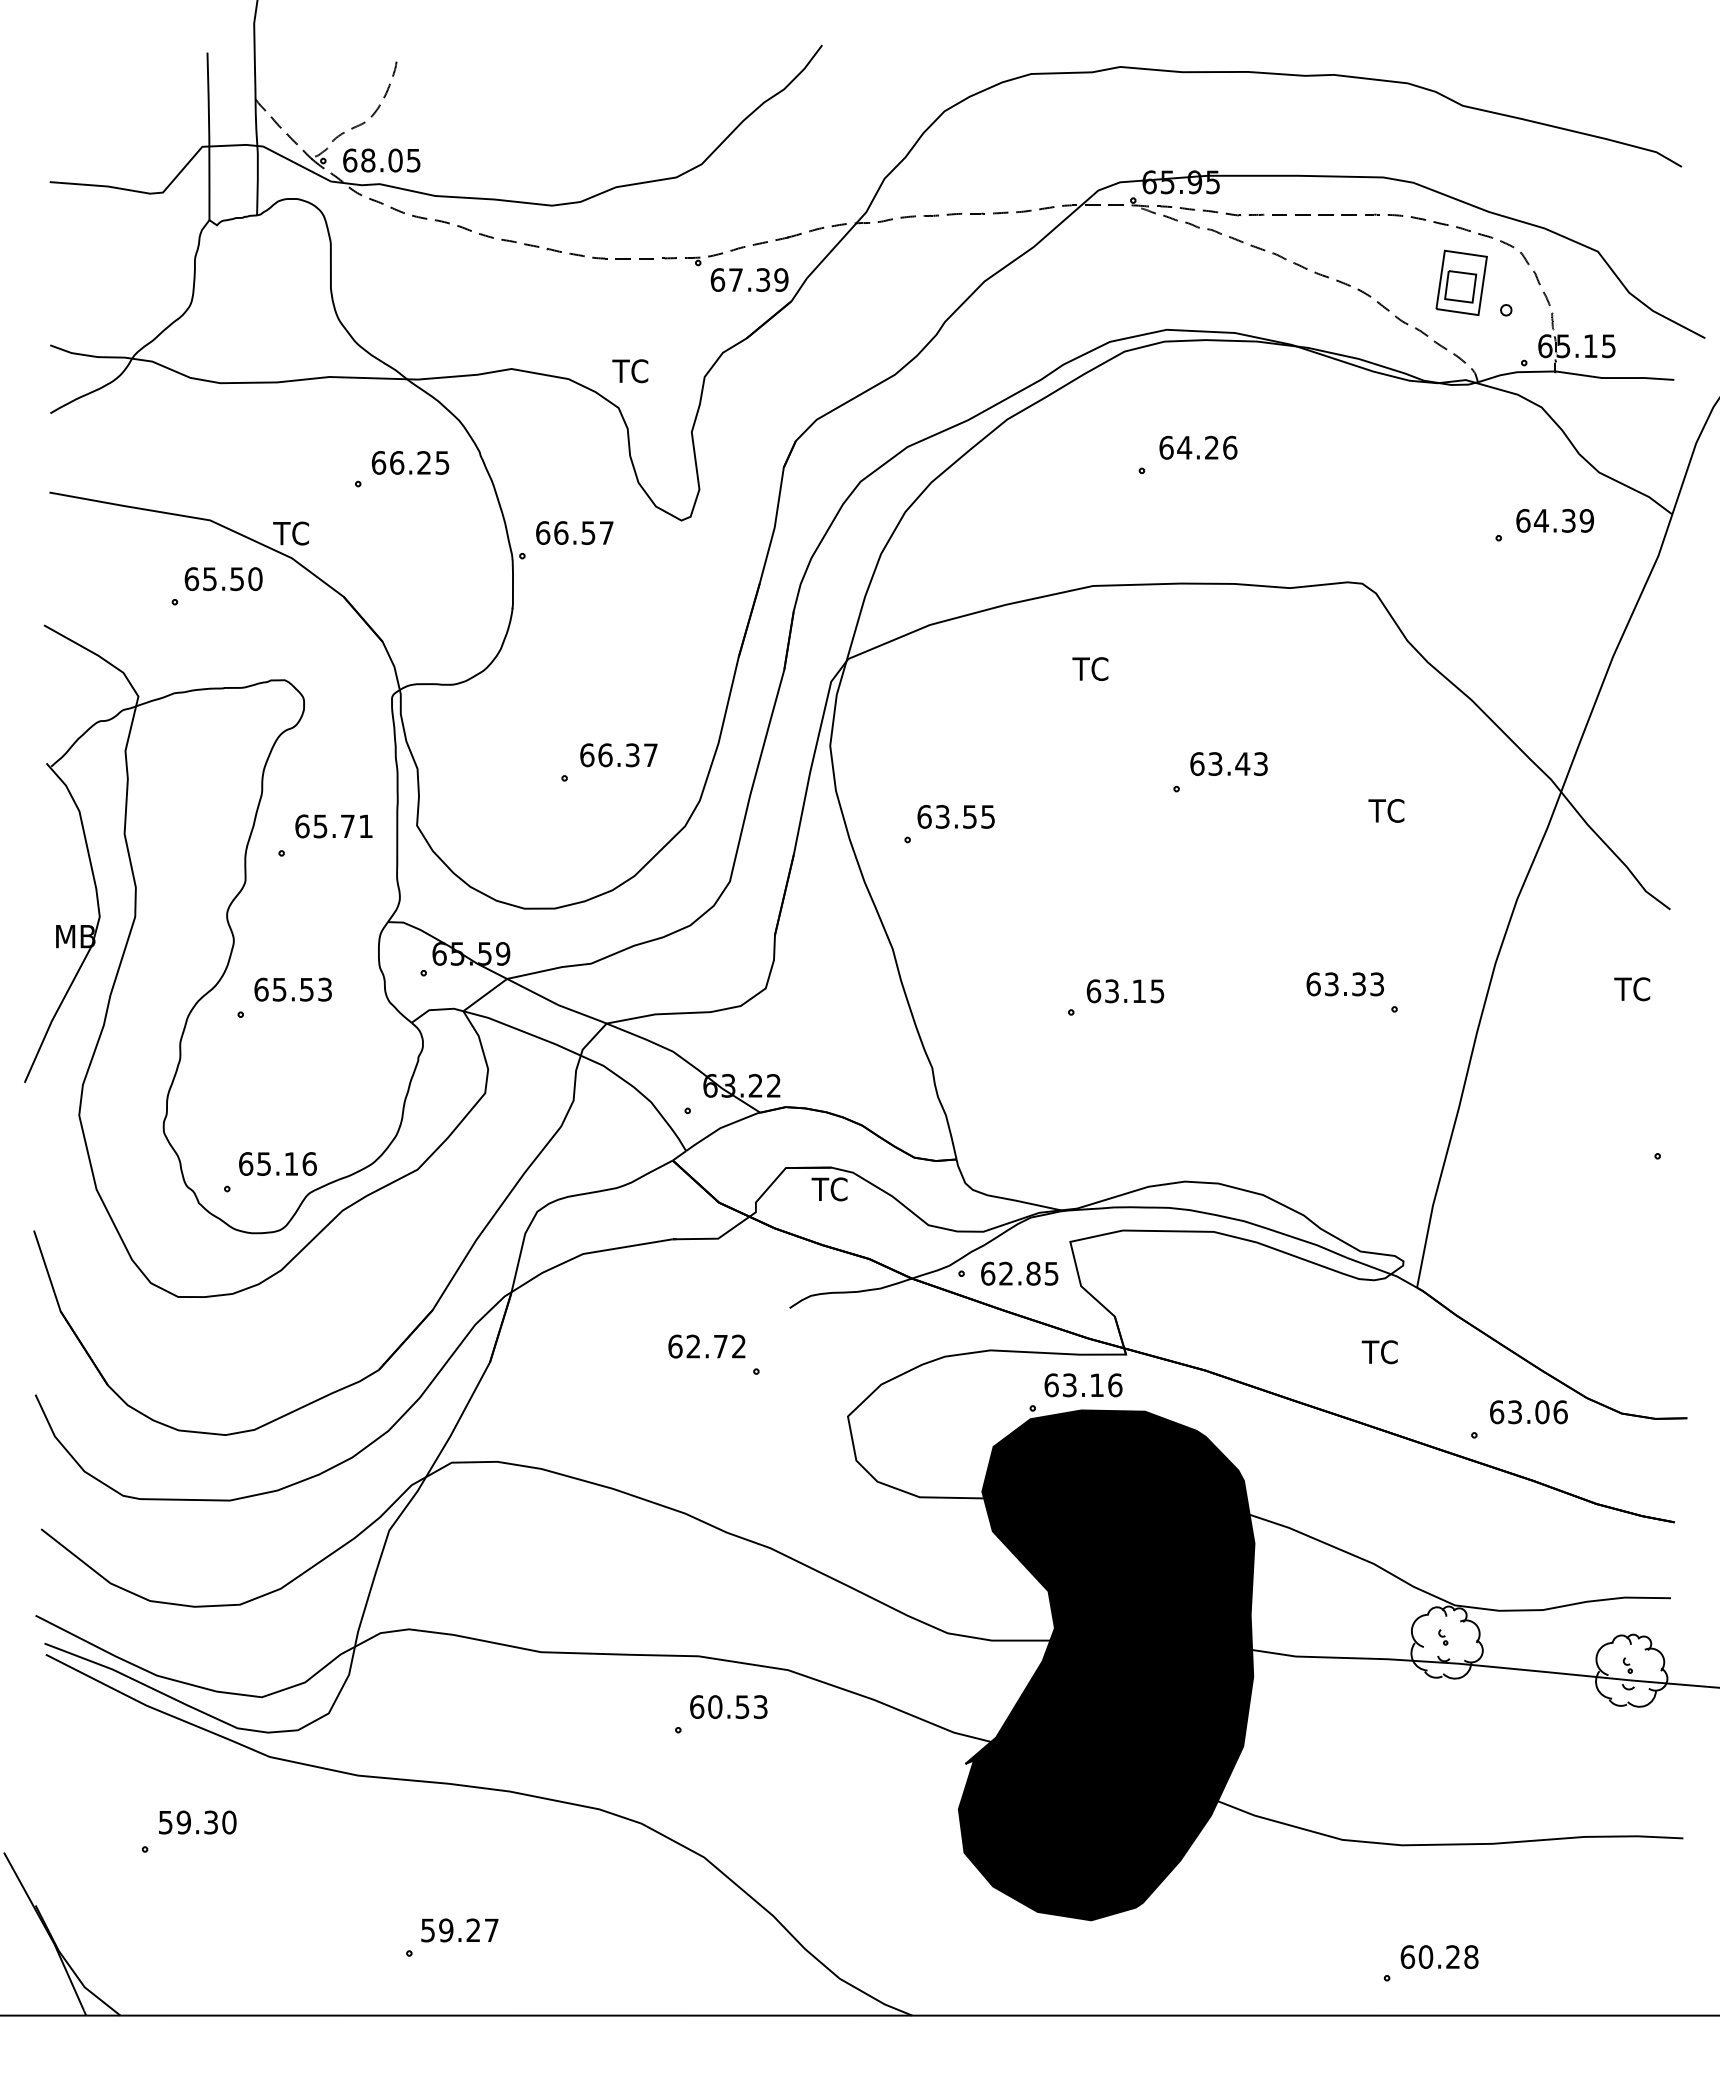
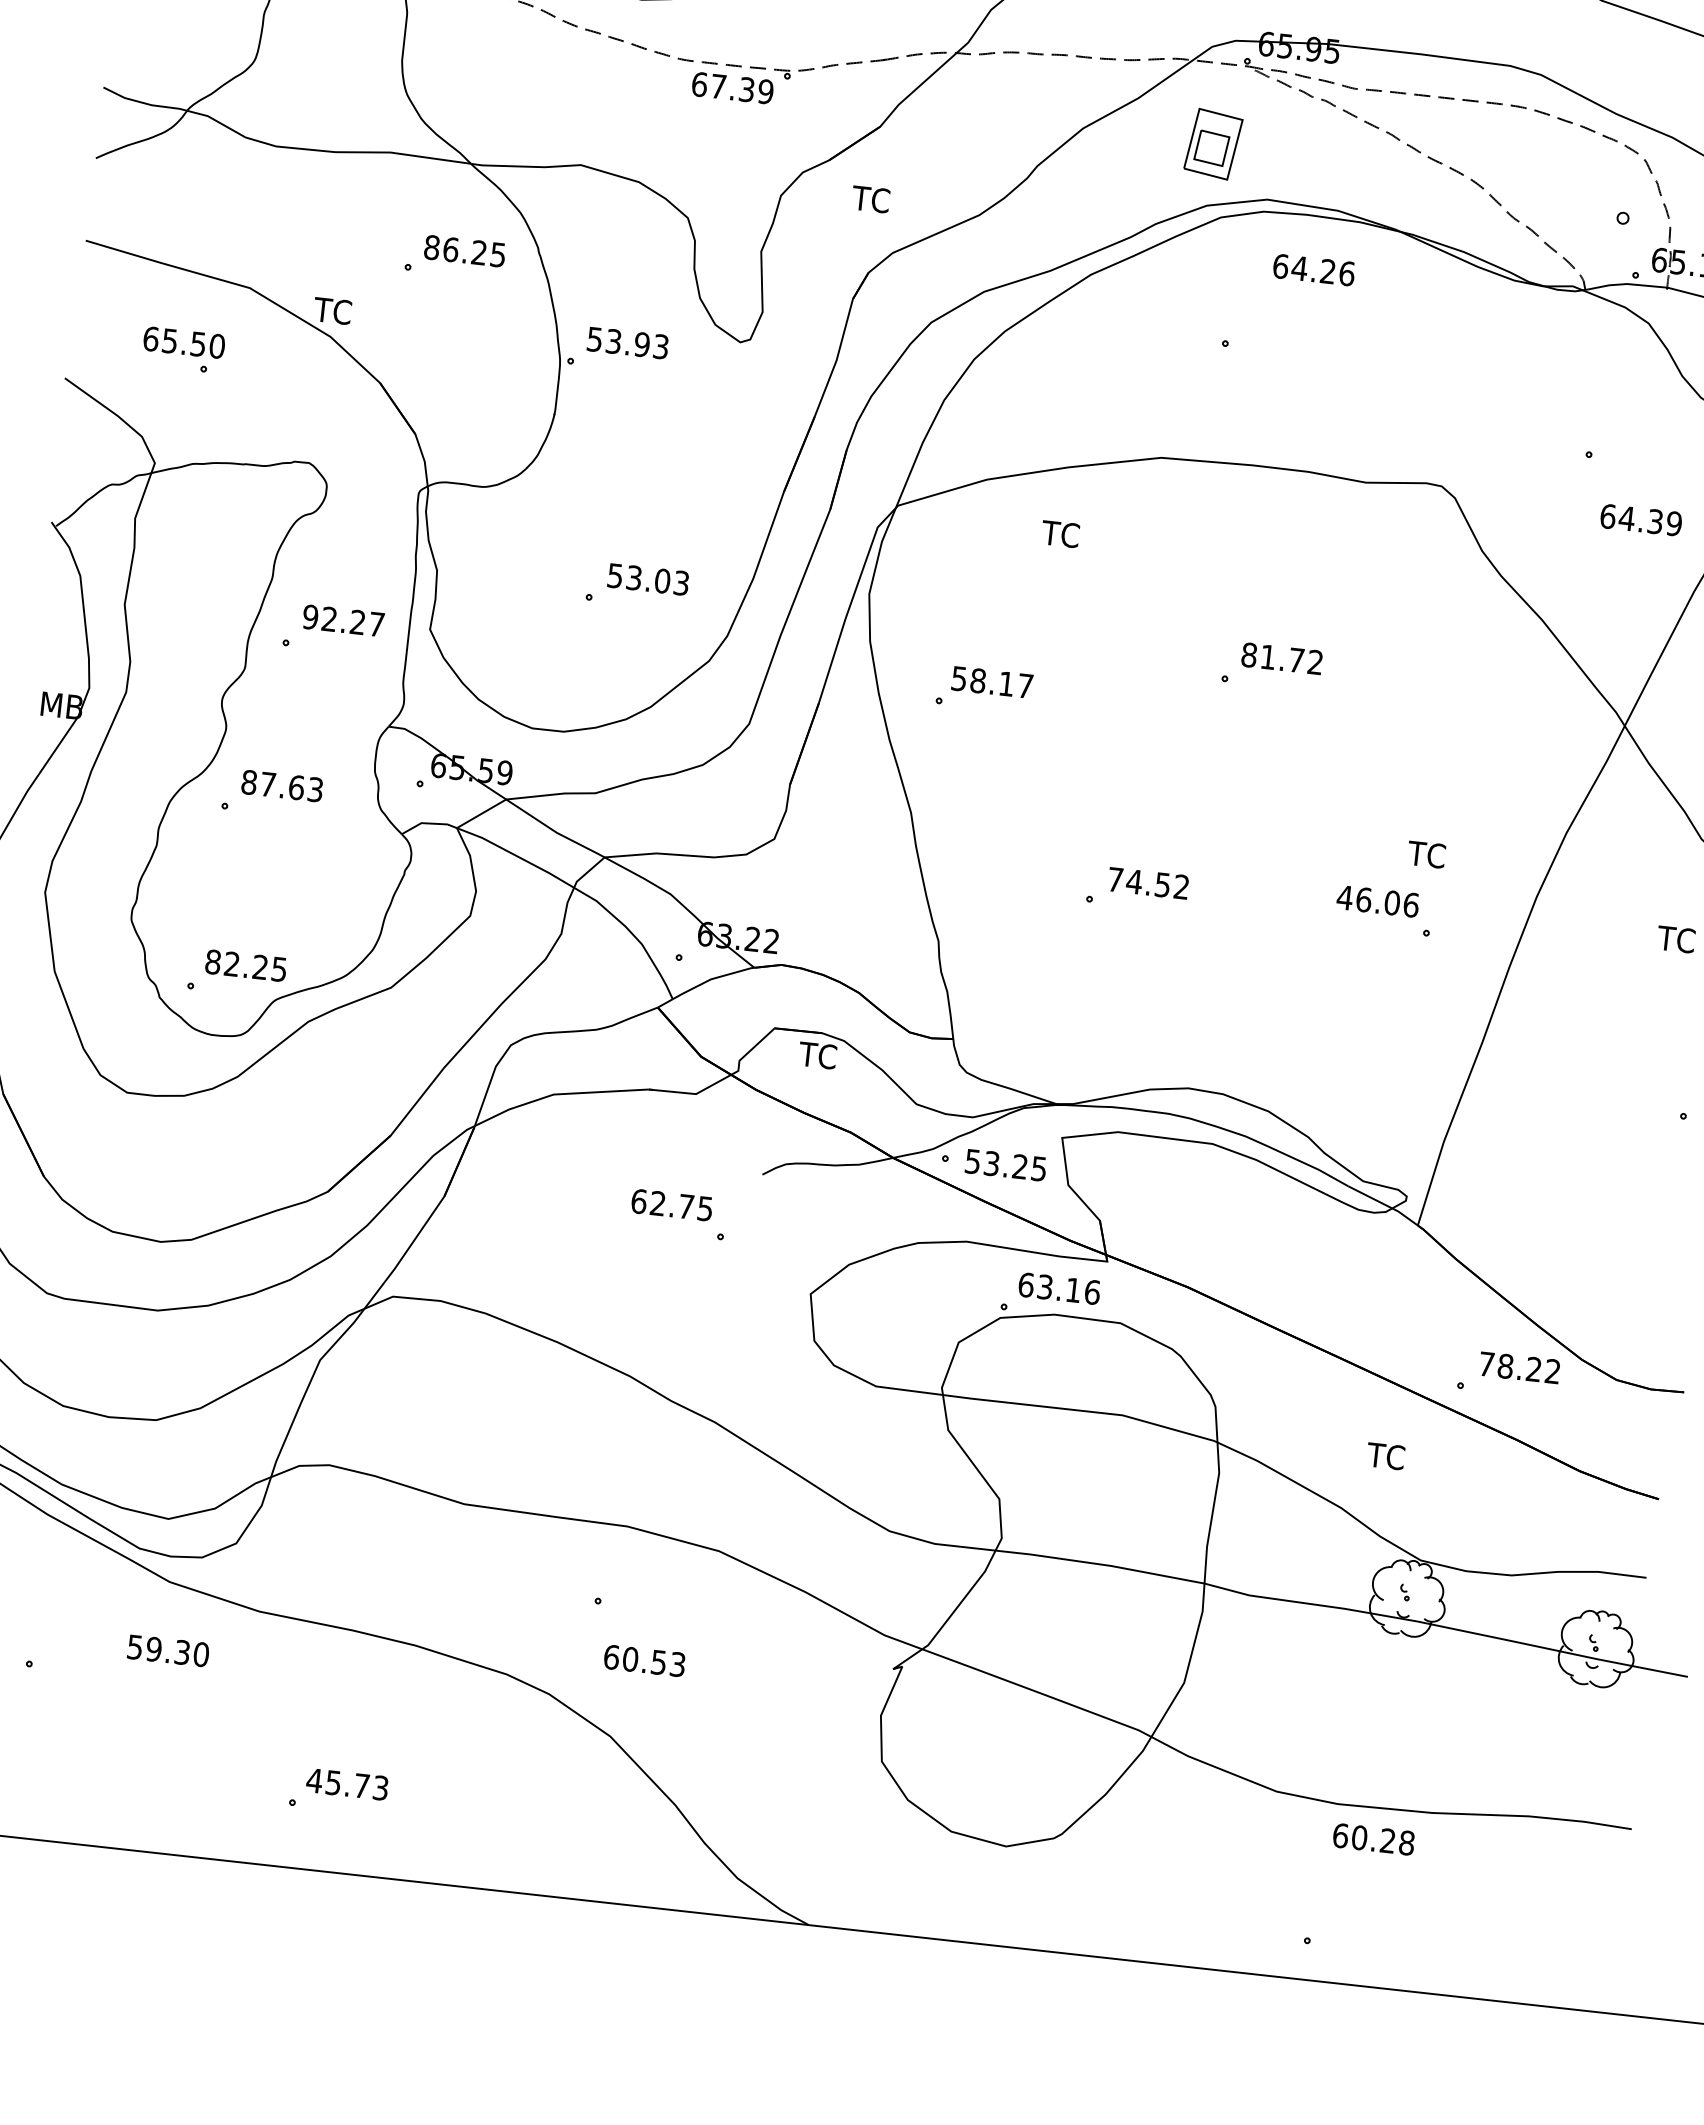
text: (749, 279) -> (732, 87), moved
part: (1461, 282) -> (1213, 143), moved
text: (630, 371) -> (870, 199), moved
text: (1198, 447) -> (1314, 269), moved
text: (378, 462) -> (431, 247), 66.25 -> 86.25
text: (1554, 520) -> (1640, 519), moved
text: (574, 532) -> (627, 342), 66.57 -> 53.93
text: (223, 579) -> (184, 343), moved
text: (1090, 668) -> (1060, 533), moved
text: (618, 755) -> (647, 579), 66.37 -> 53.03
text: (1228, 763) -> (1281, 658), 63.43 -> 81.72
text: (1386, 810) -> (1426, 854), moved
text: (955, 816) -> (991, 681), 63.55 -> 58.17
text: (333, 826) -> (343, 620), 65.71 -> 92.27
text: (1345, 984) -> (1378, 901), 63.33 -> 46.06
text: (284, 989) -> (273, 784), 65.53 -> 87.63
text: (1125, 991) -> (1148, 883), 63.15 -> 74.52
text: (277, 1163) -> (245, 965), 65.16 -> 82.25
text: (1010, 1273) -> (996, 1163), 62.85 -> 53.25
text: (738, 1346) -> (704, 1208), 62.72 -> 62.75
text: (1379, 1352) -> (1385, 1456), moved
text: (1528, 1412) -> (1519, 1368), 63.06 -> 78.22
fill: (1106, 1665) -> (1051, 1582), removed
text: (728, 1706) -> (644, 1660), moved
text: (197, 1822) -> (168, 1650), moved
text: (459, 1930) -> (347, 1784), 59.27 -> 45.73
text: (1439, 1956) -> (1373, 1838), moved

